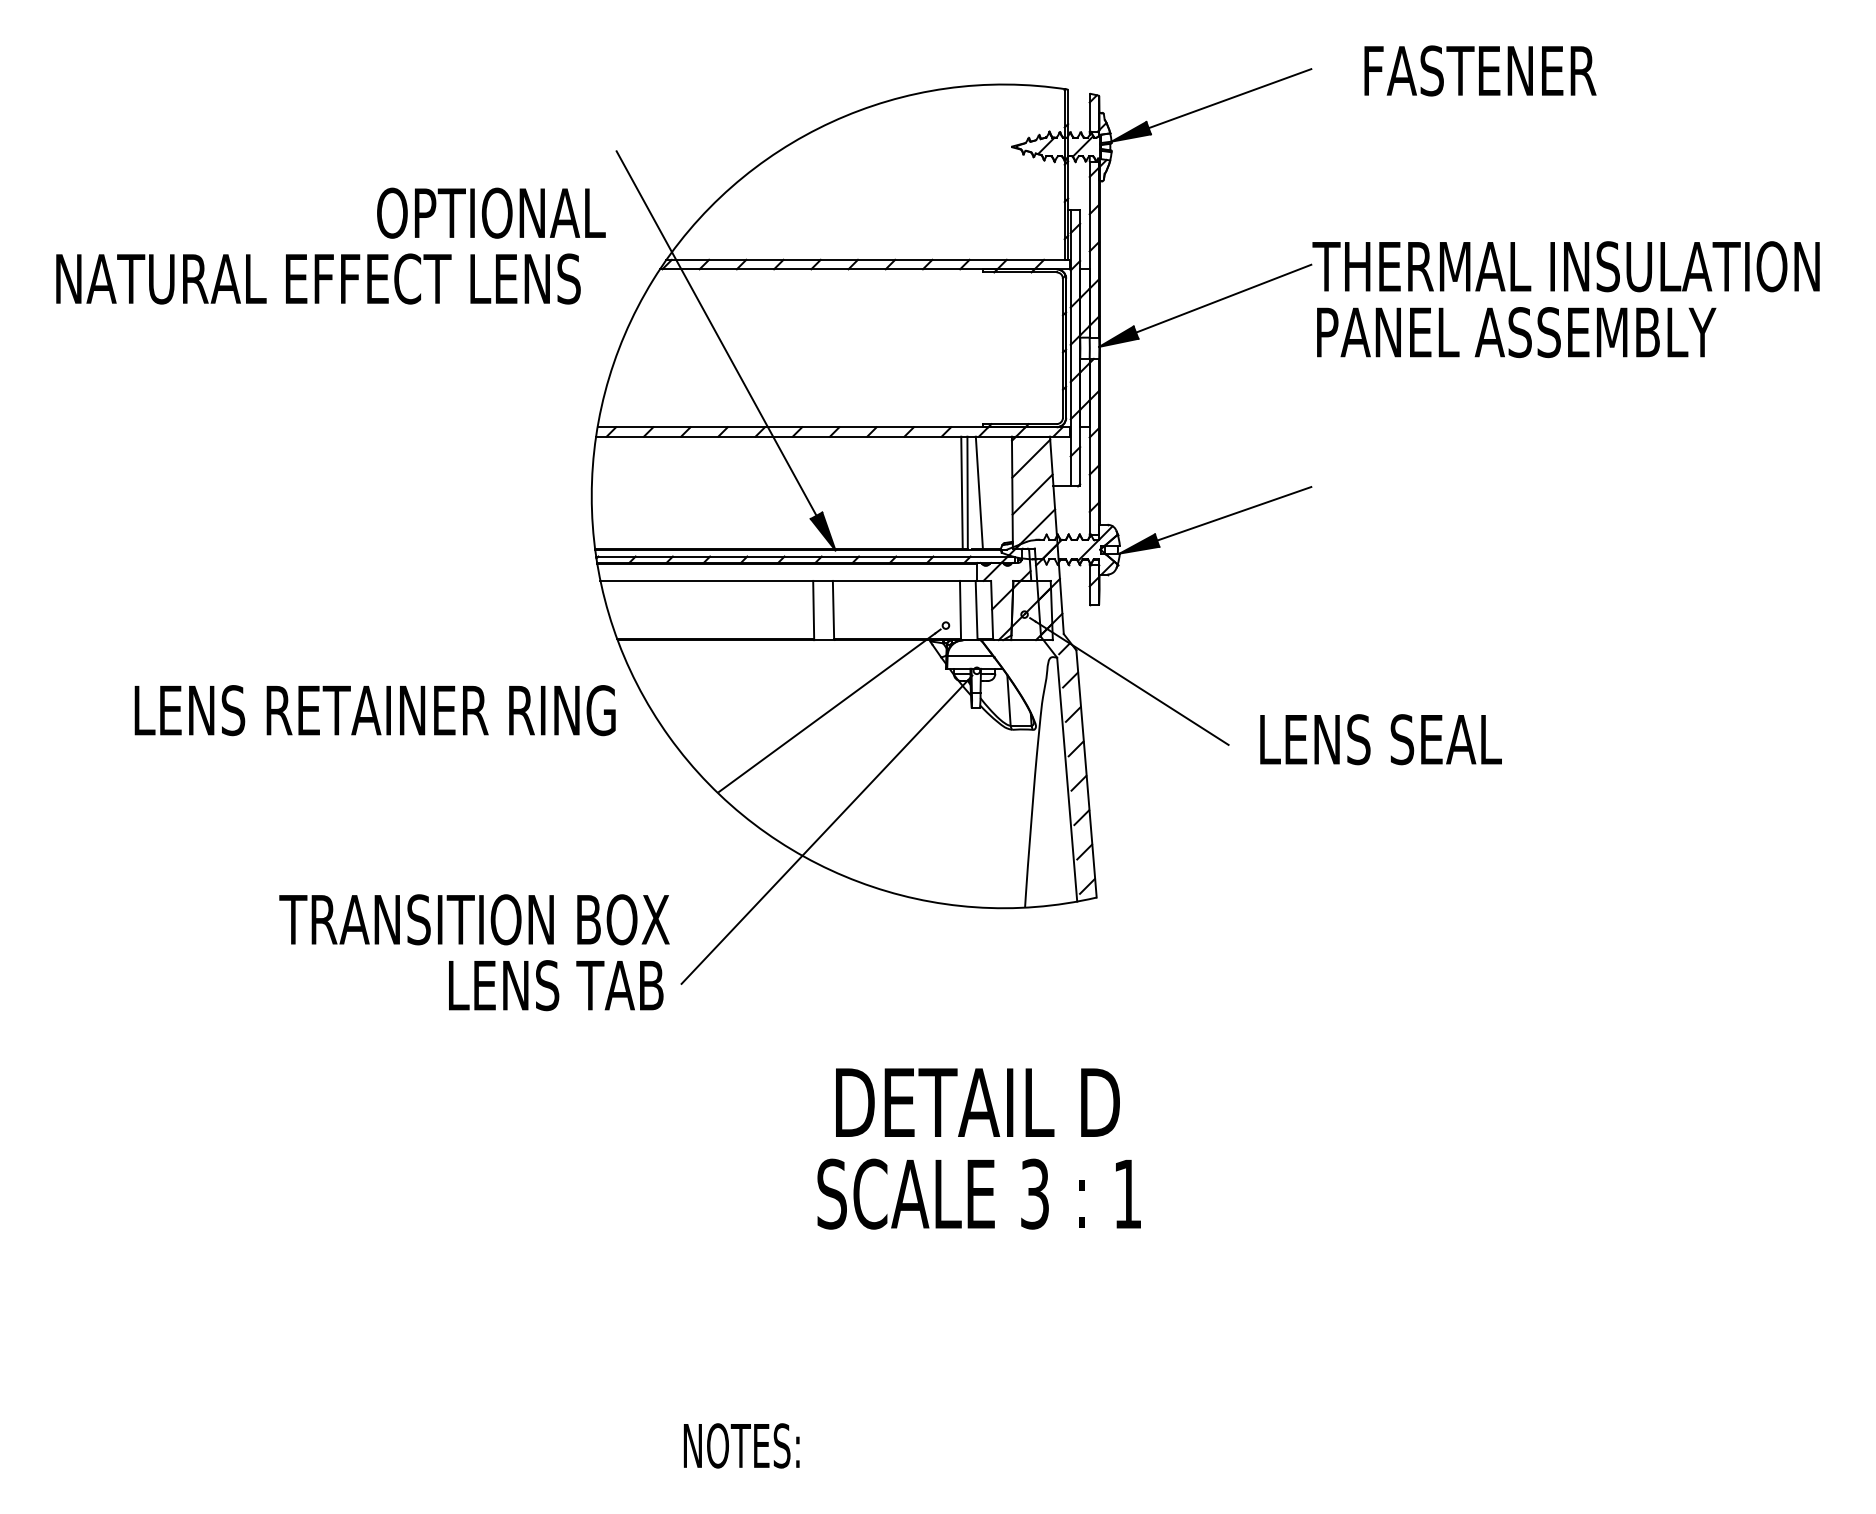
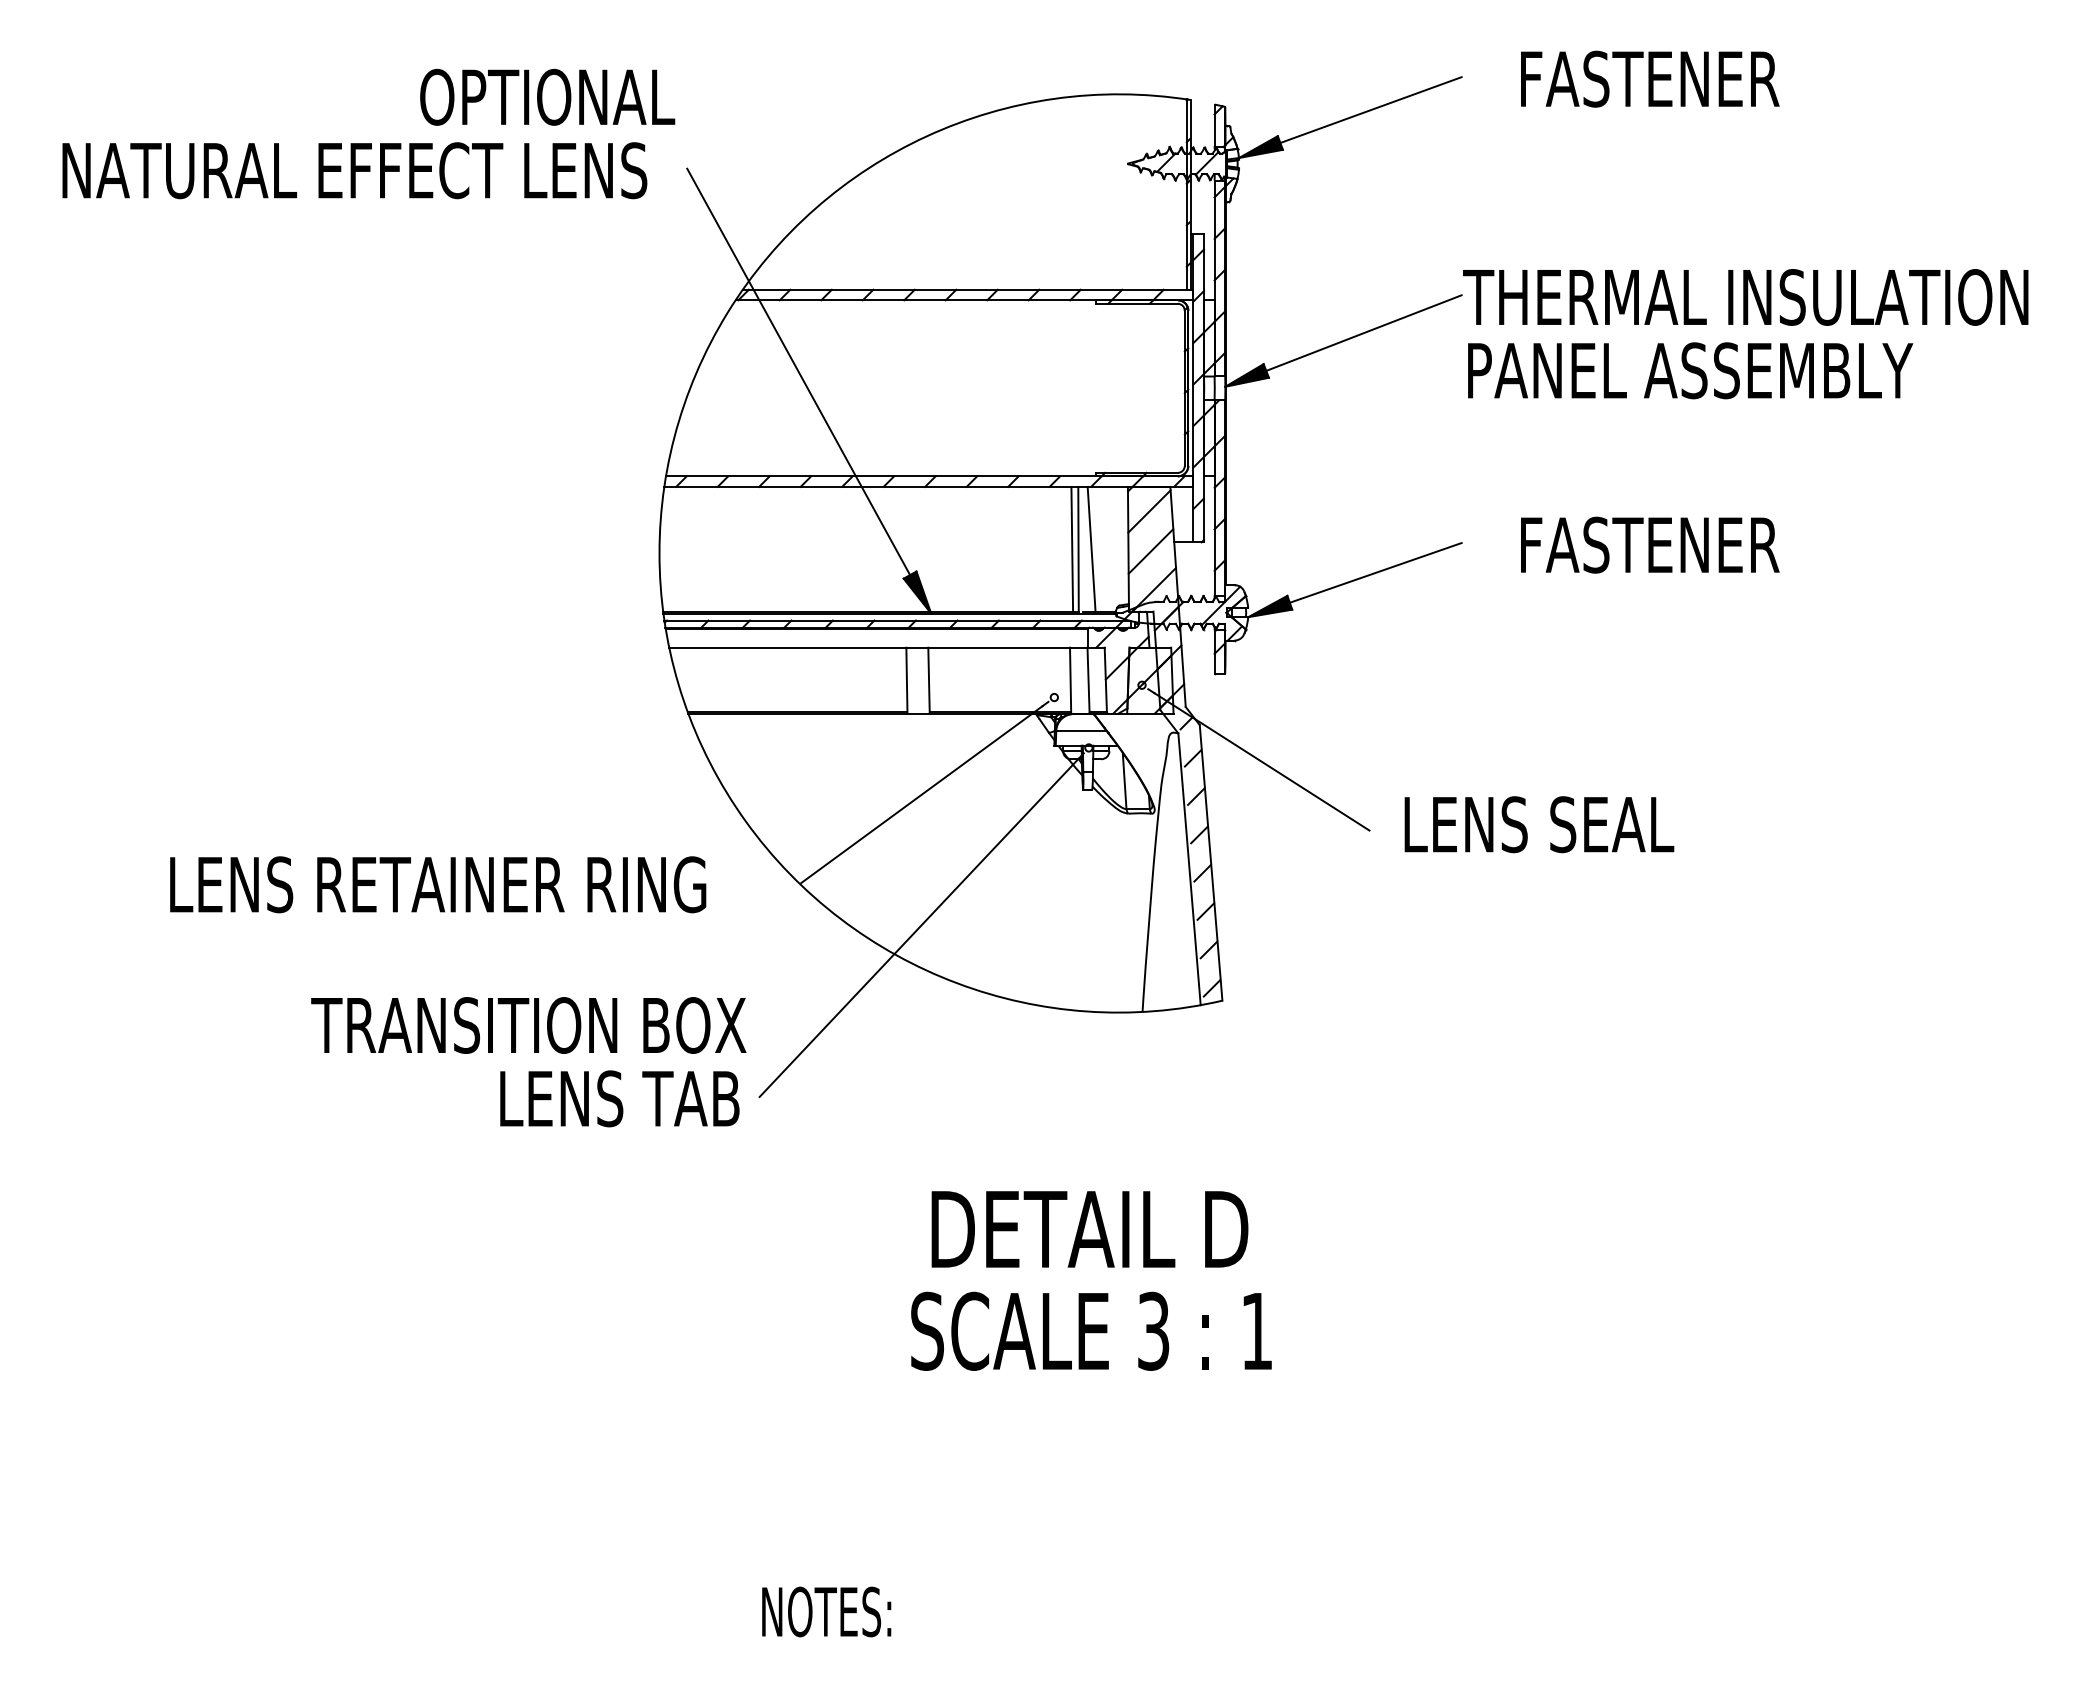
part: (330, 254) -> (368, 143), moved
part: (1480, 488) -> (1650, 544), added
part: (374, 710) -> (437, 884), moved

